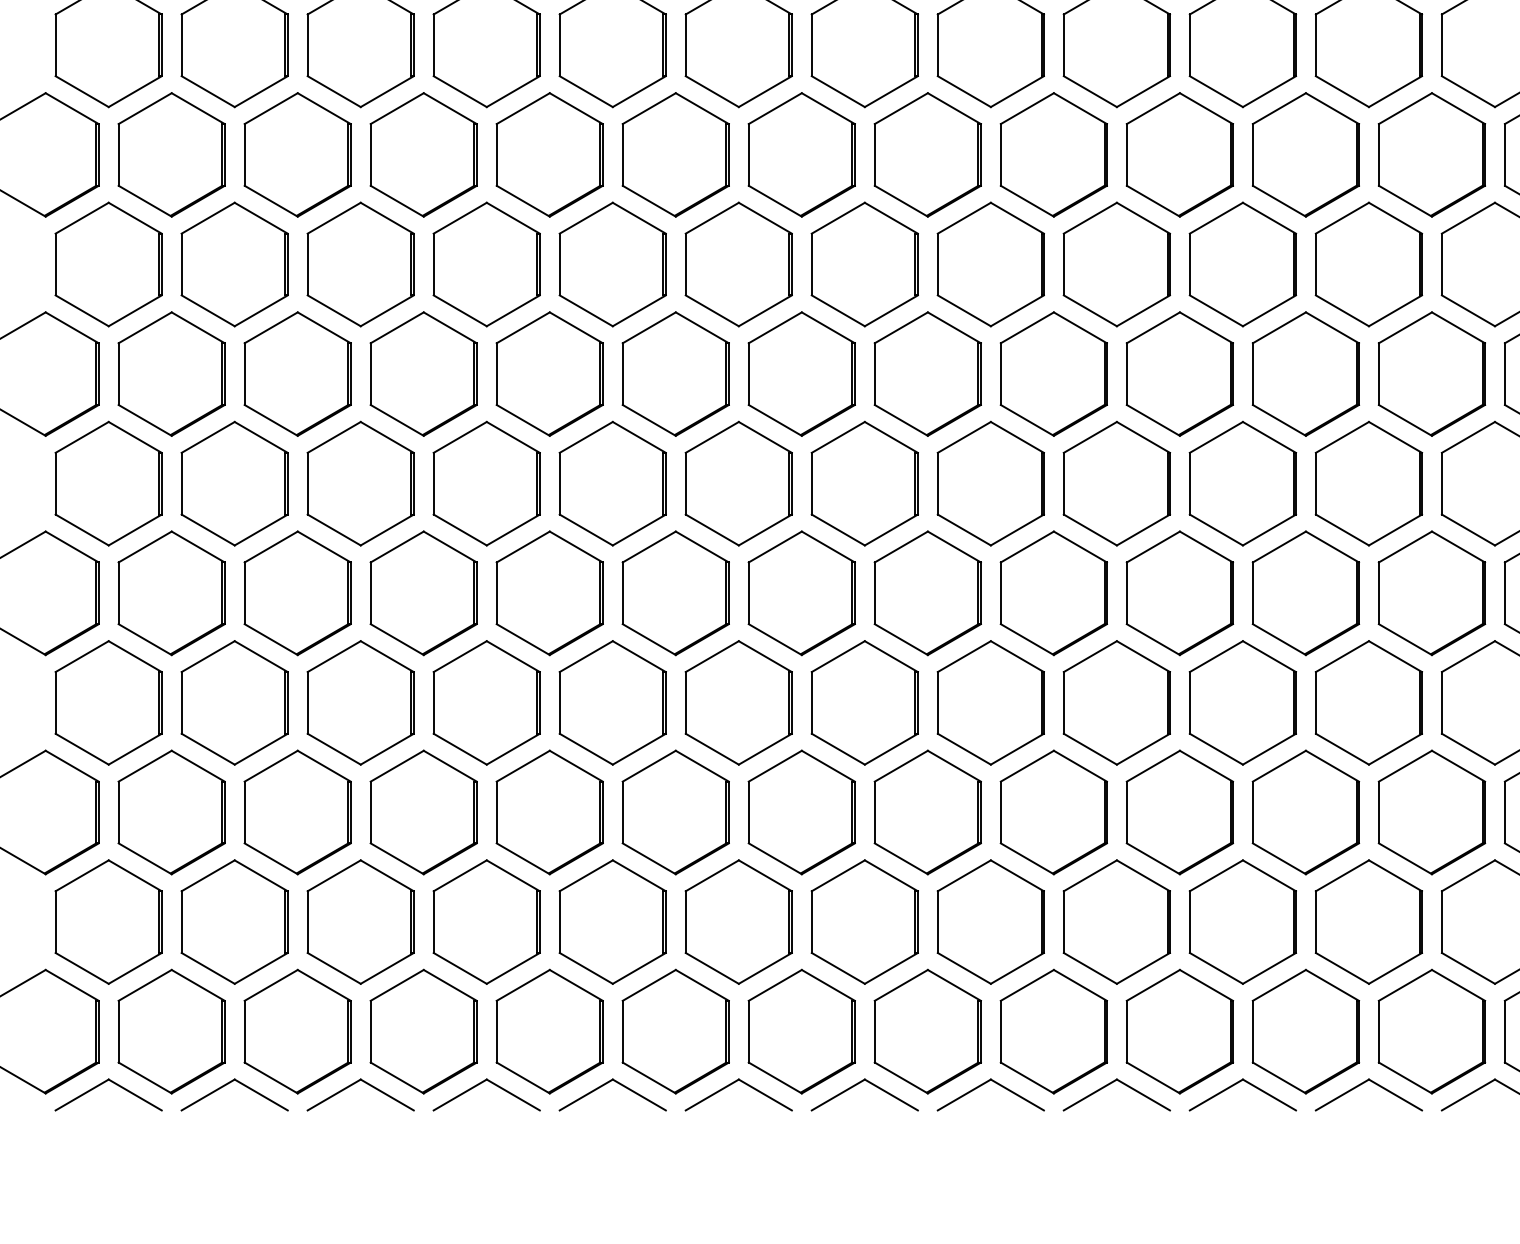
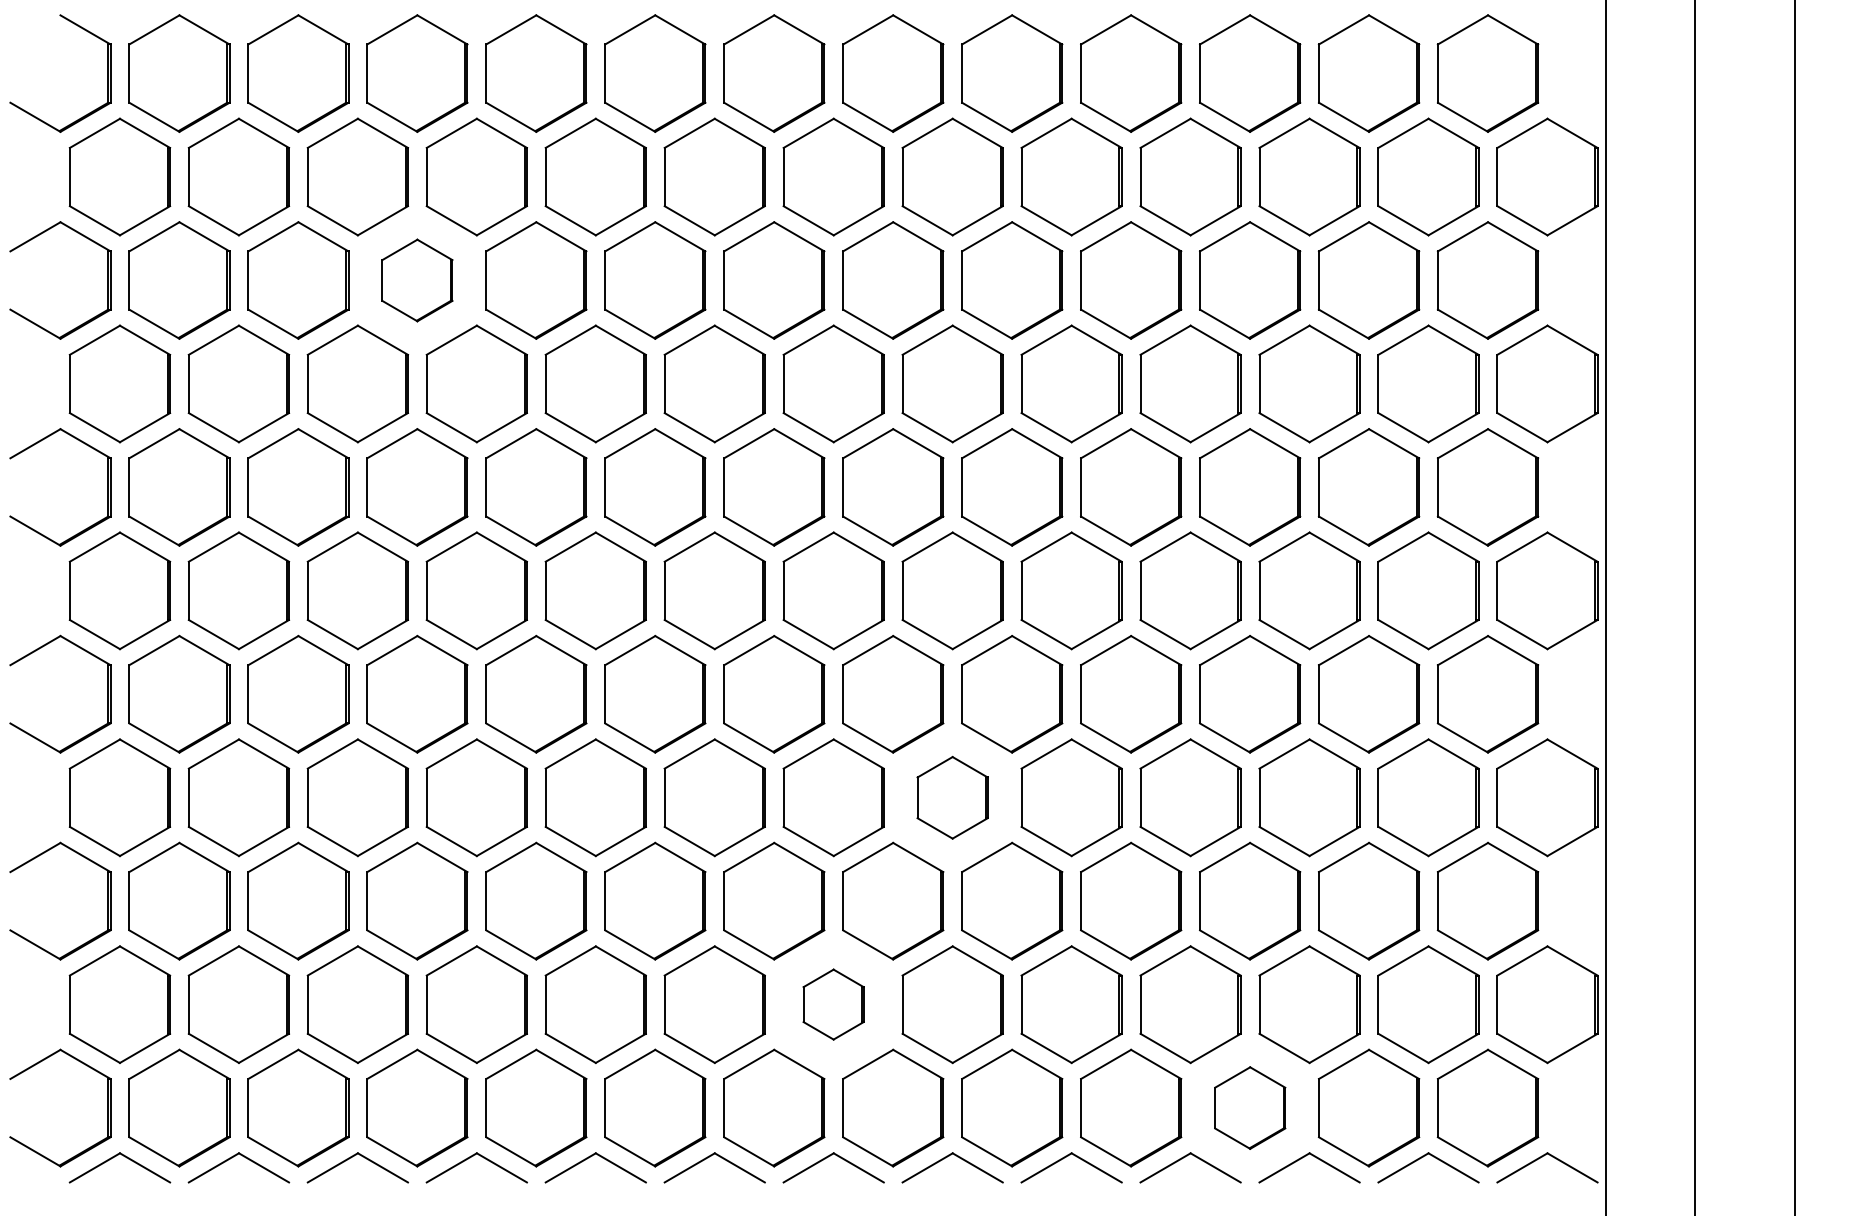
part: (423, 154) -> (417, 280), size x0.7
part: (990, 702) -> (952, 797), size x0.7
part: (864, 921) -> (833, 1004), size x0.6
part: (1306, 1031) -> (1250, 1107), size x0.7

